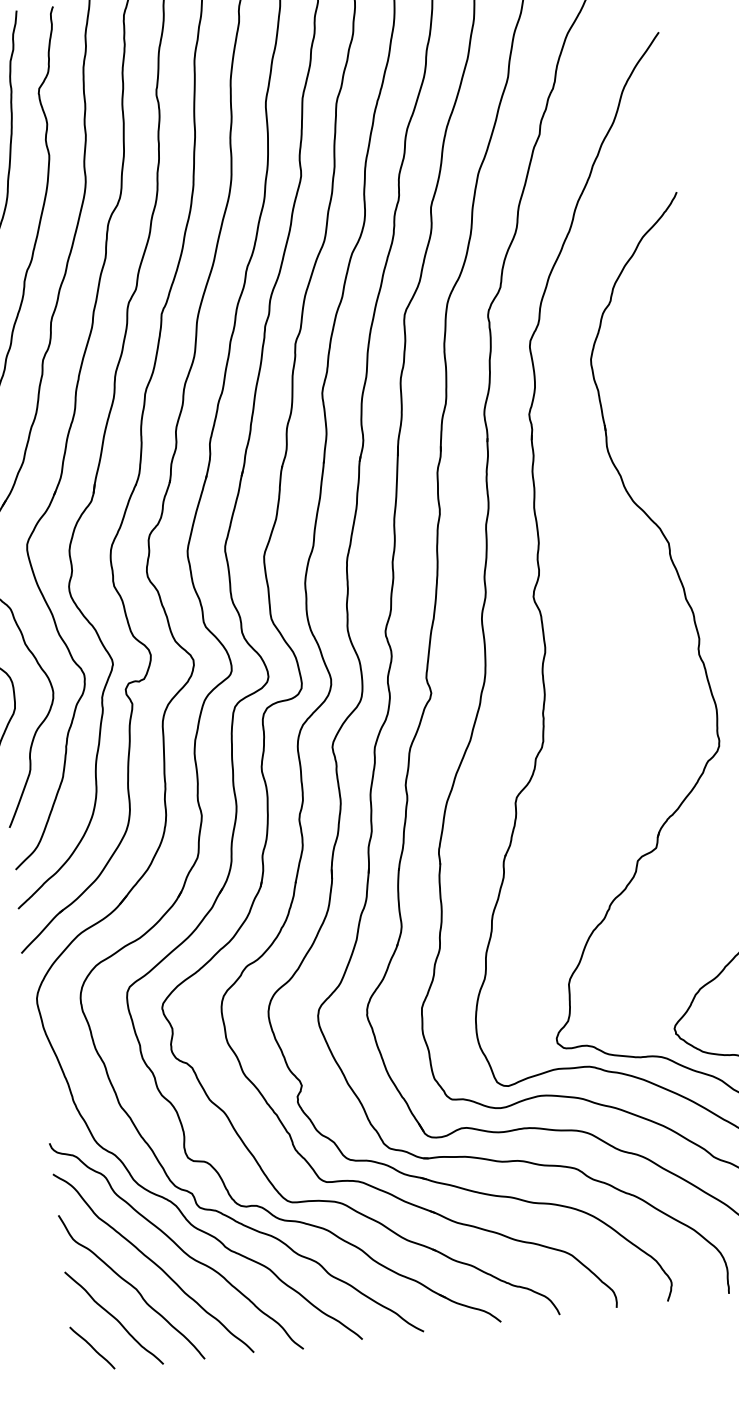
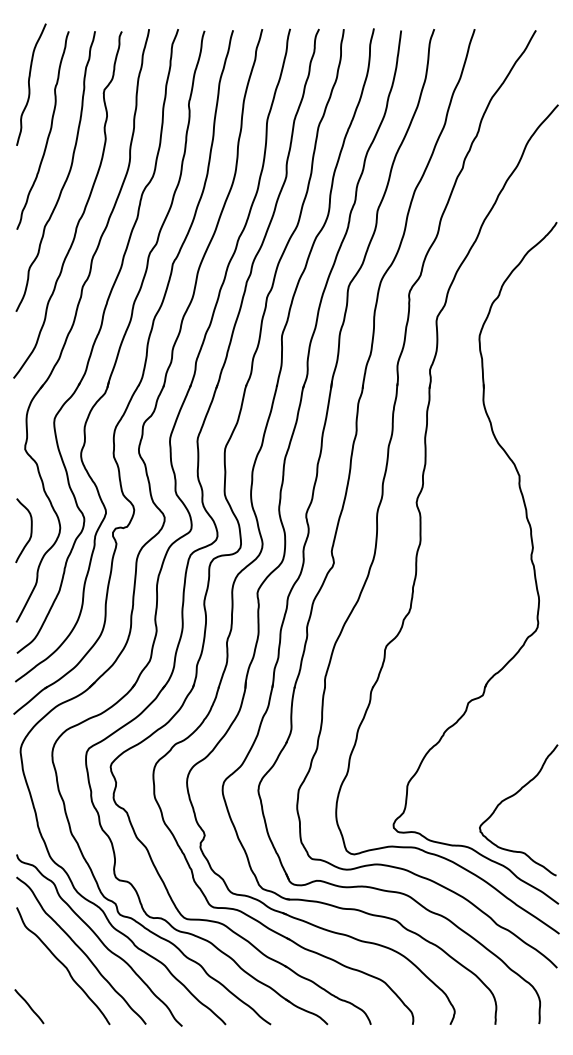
curve: (113, 1317) -> (47, 986), removed

